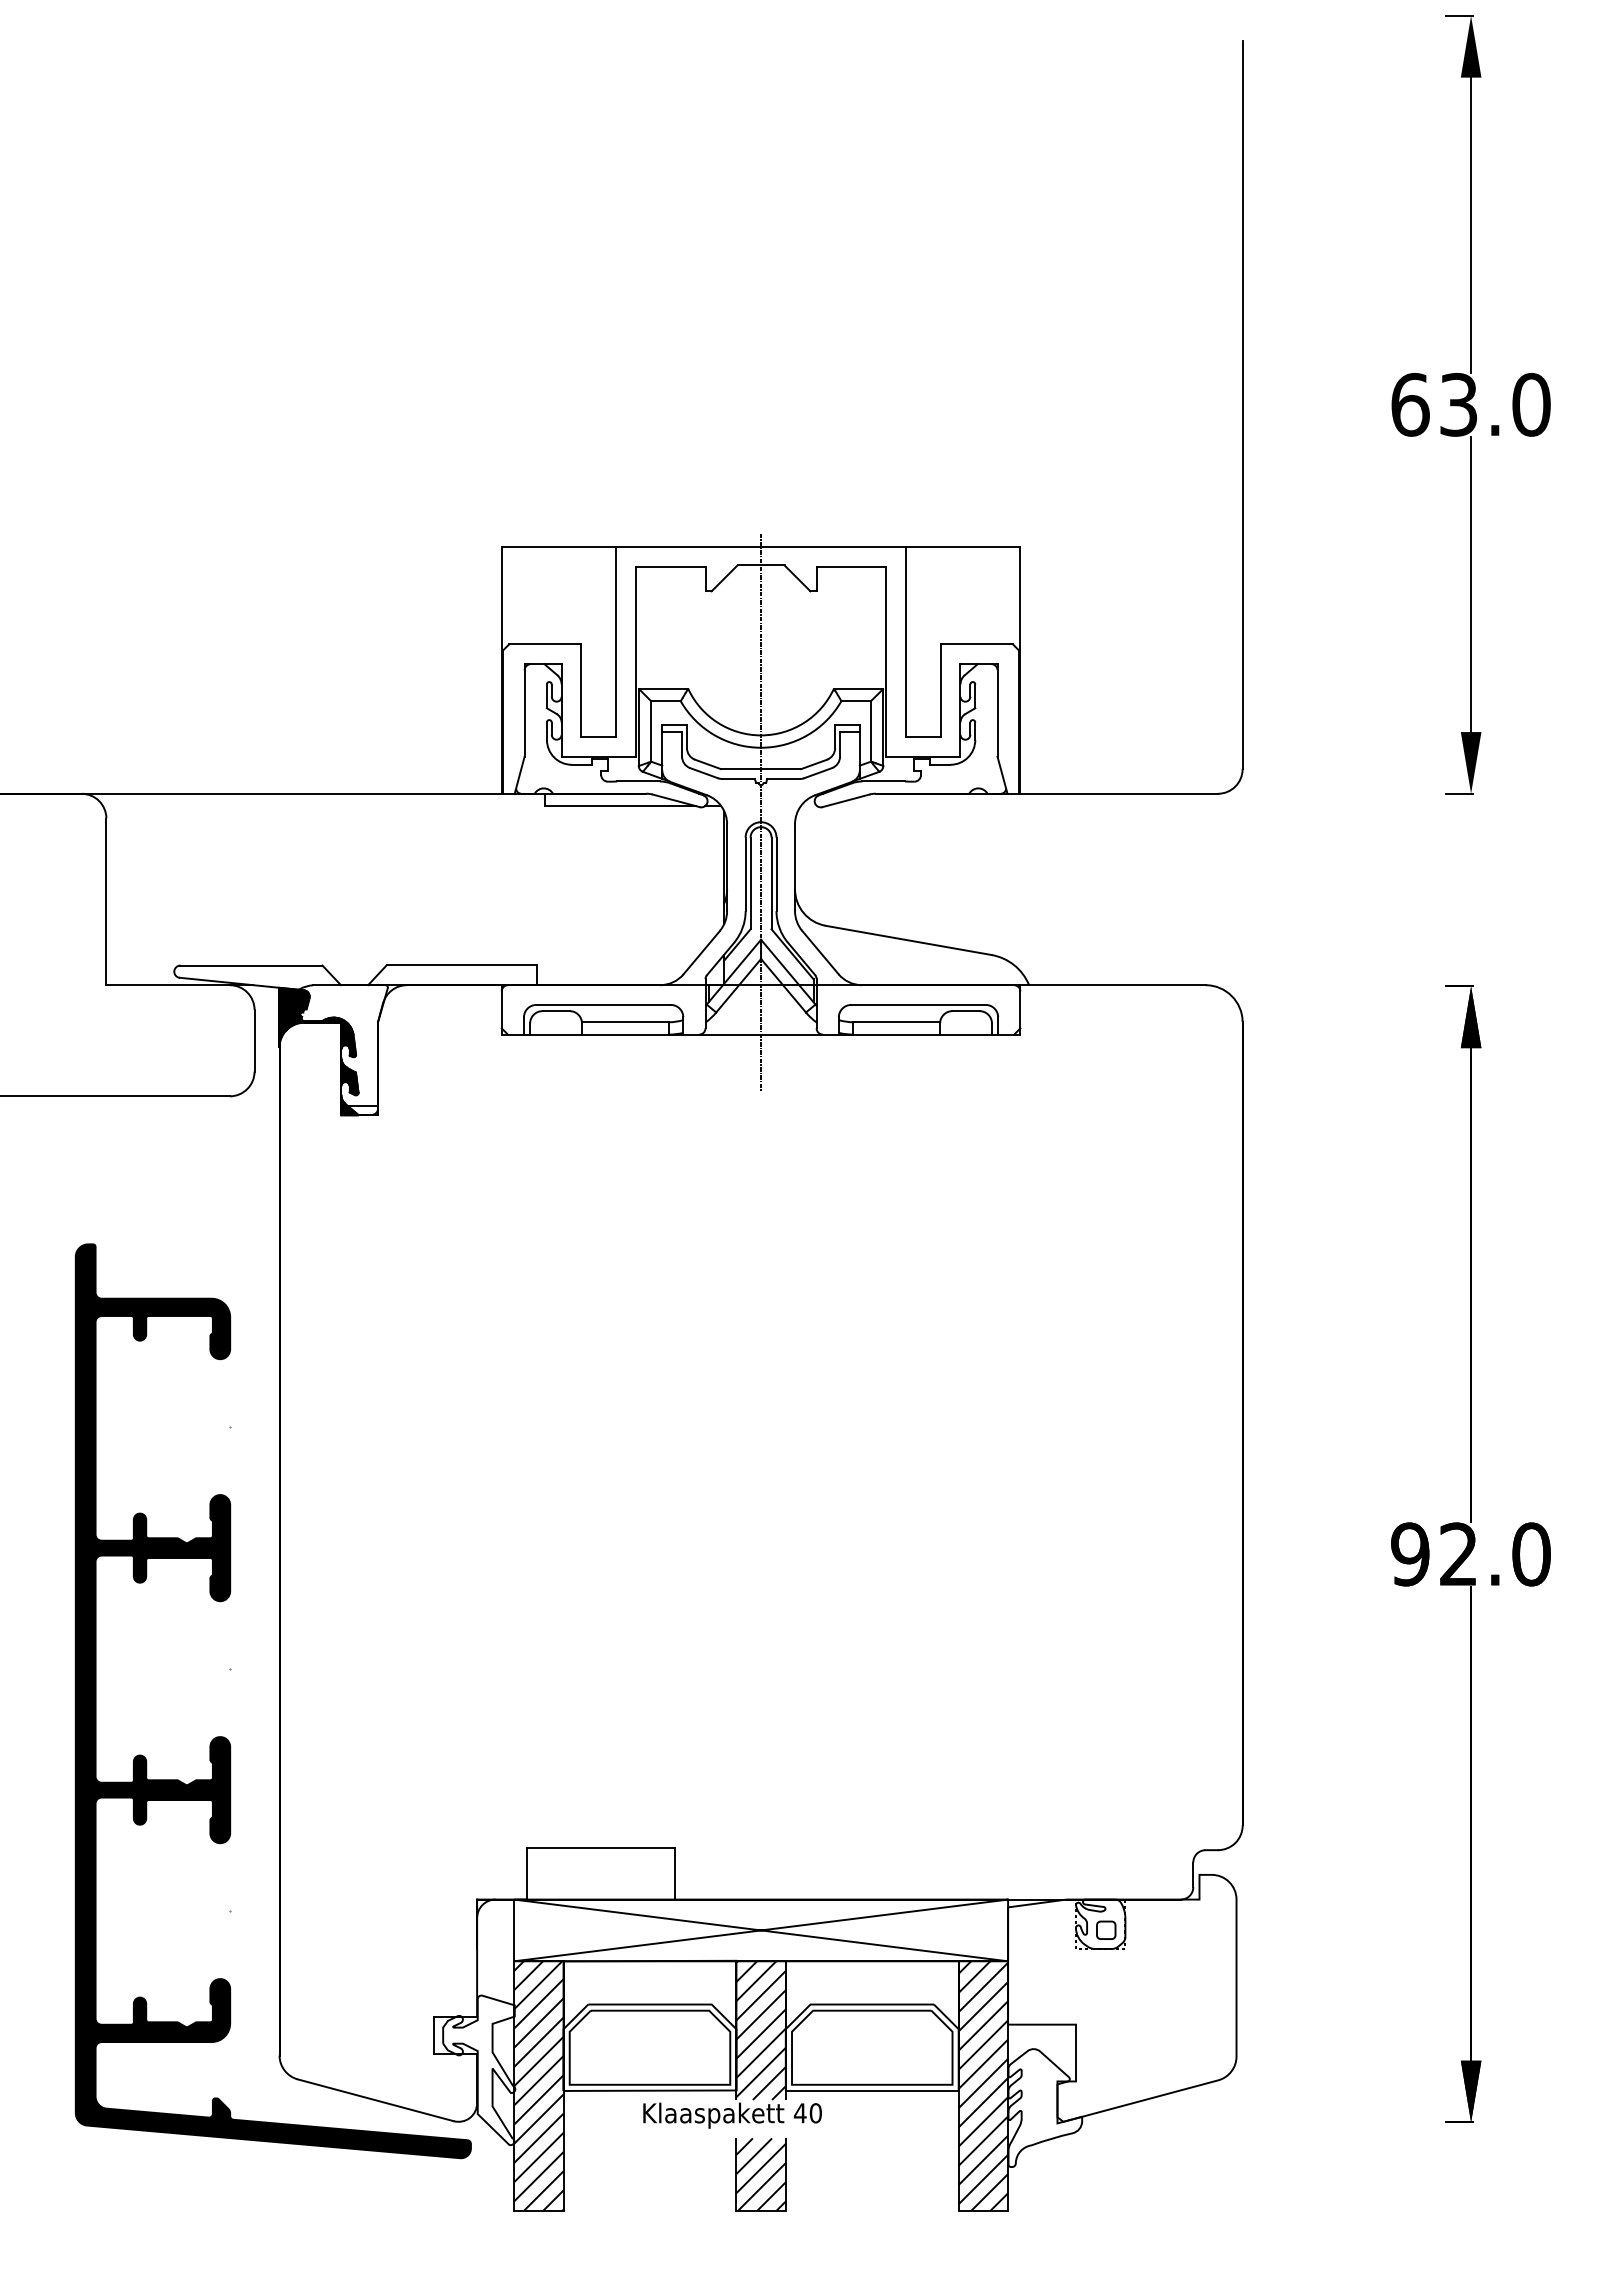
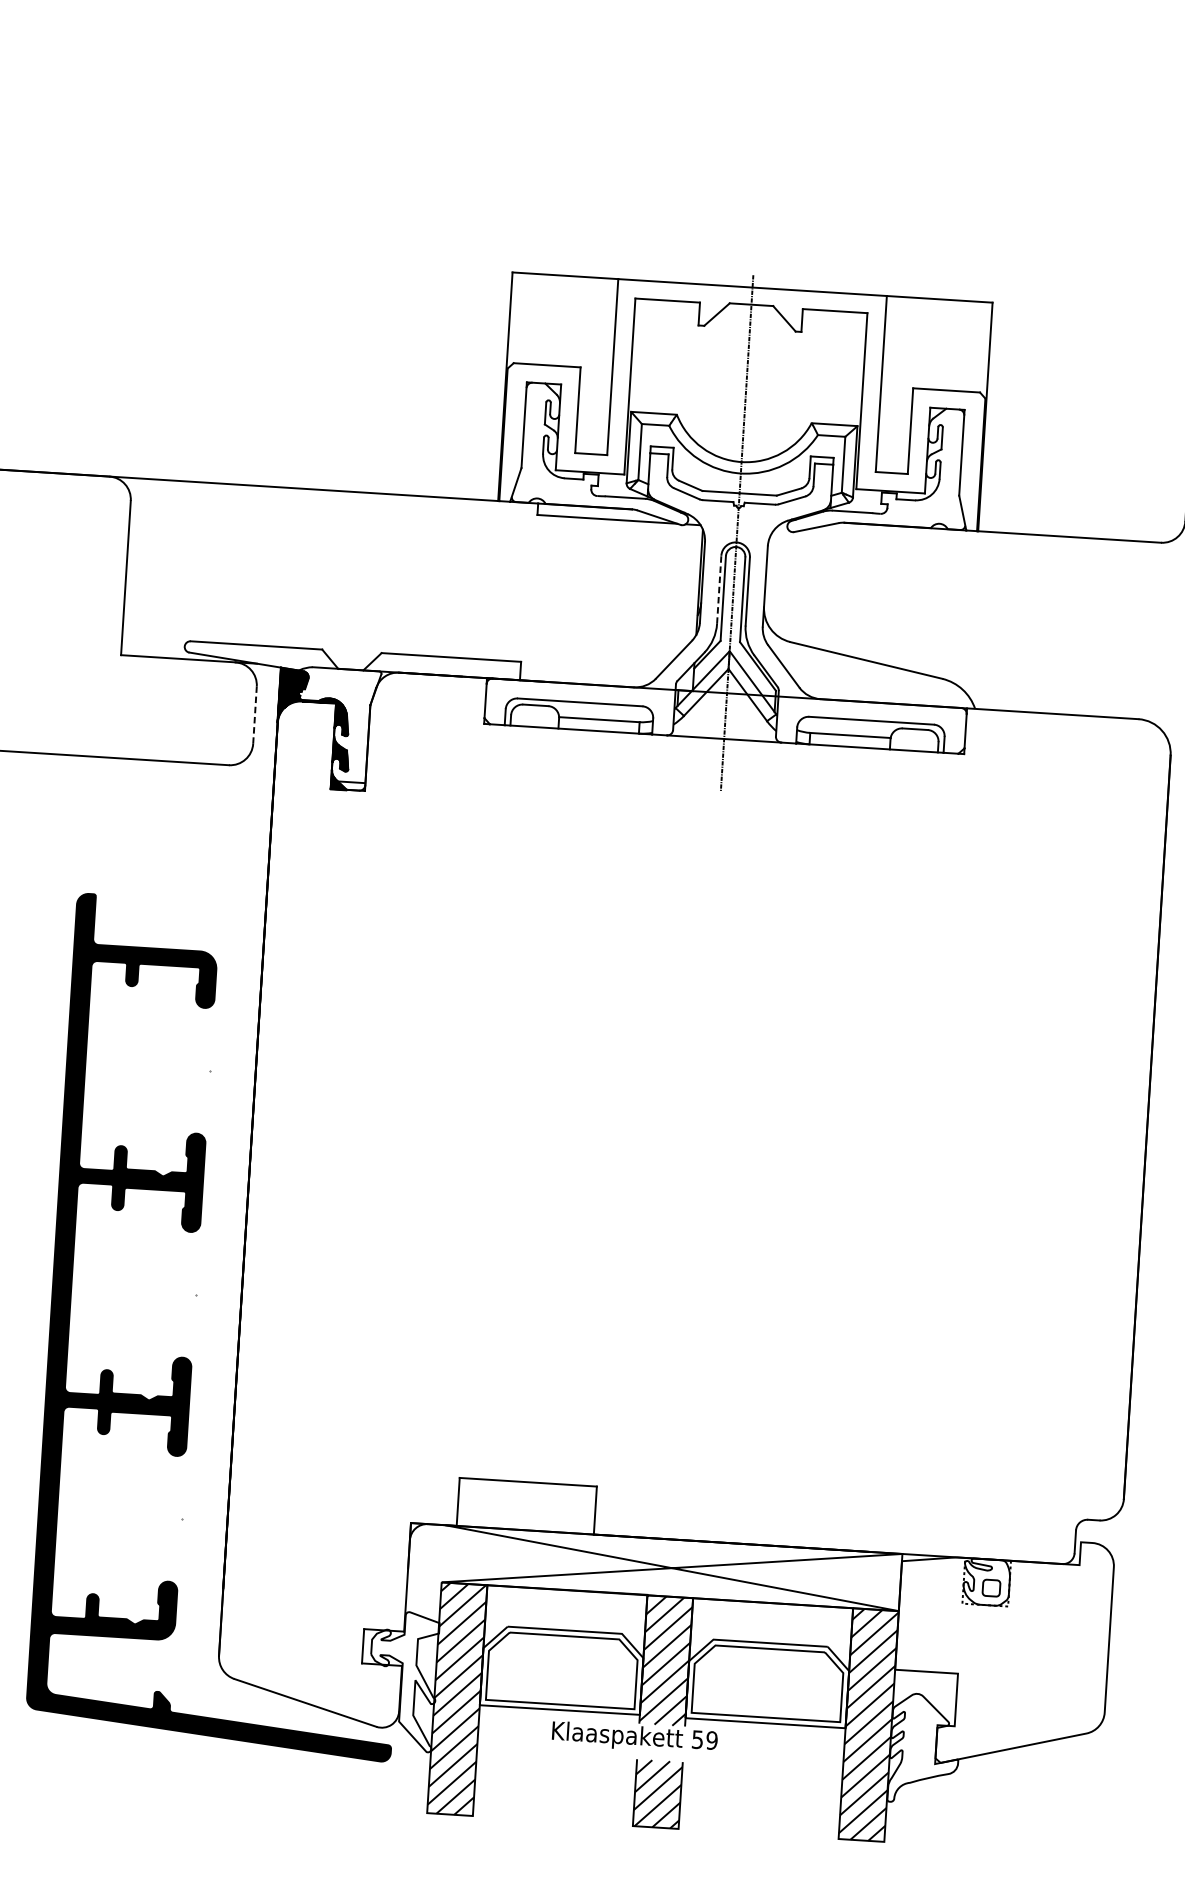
line: (745, 874) -> (719, 589), solid -> dashed
line: (254, 1040) -> (254, 714), solid -> dashed
line: (514, 1930) -> (443, 1553), removed
text: (807, 2113) -> (704, 1740), 40 -> 59

